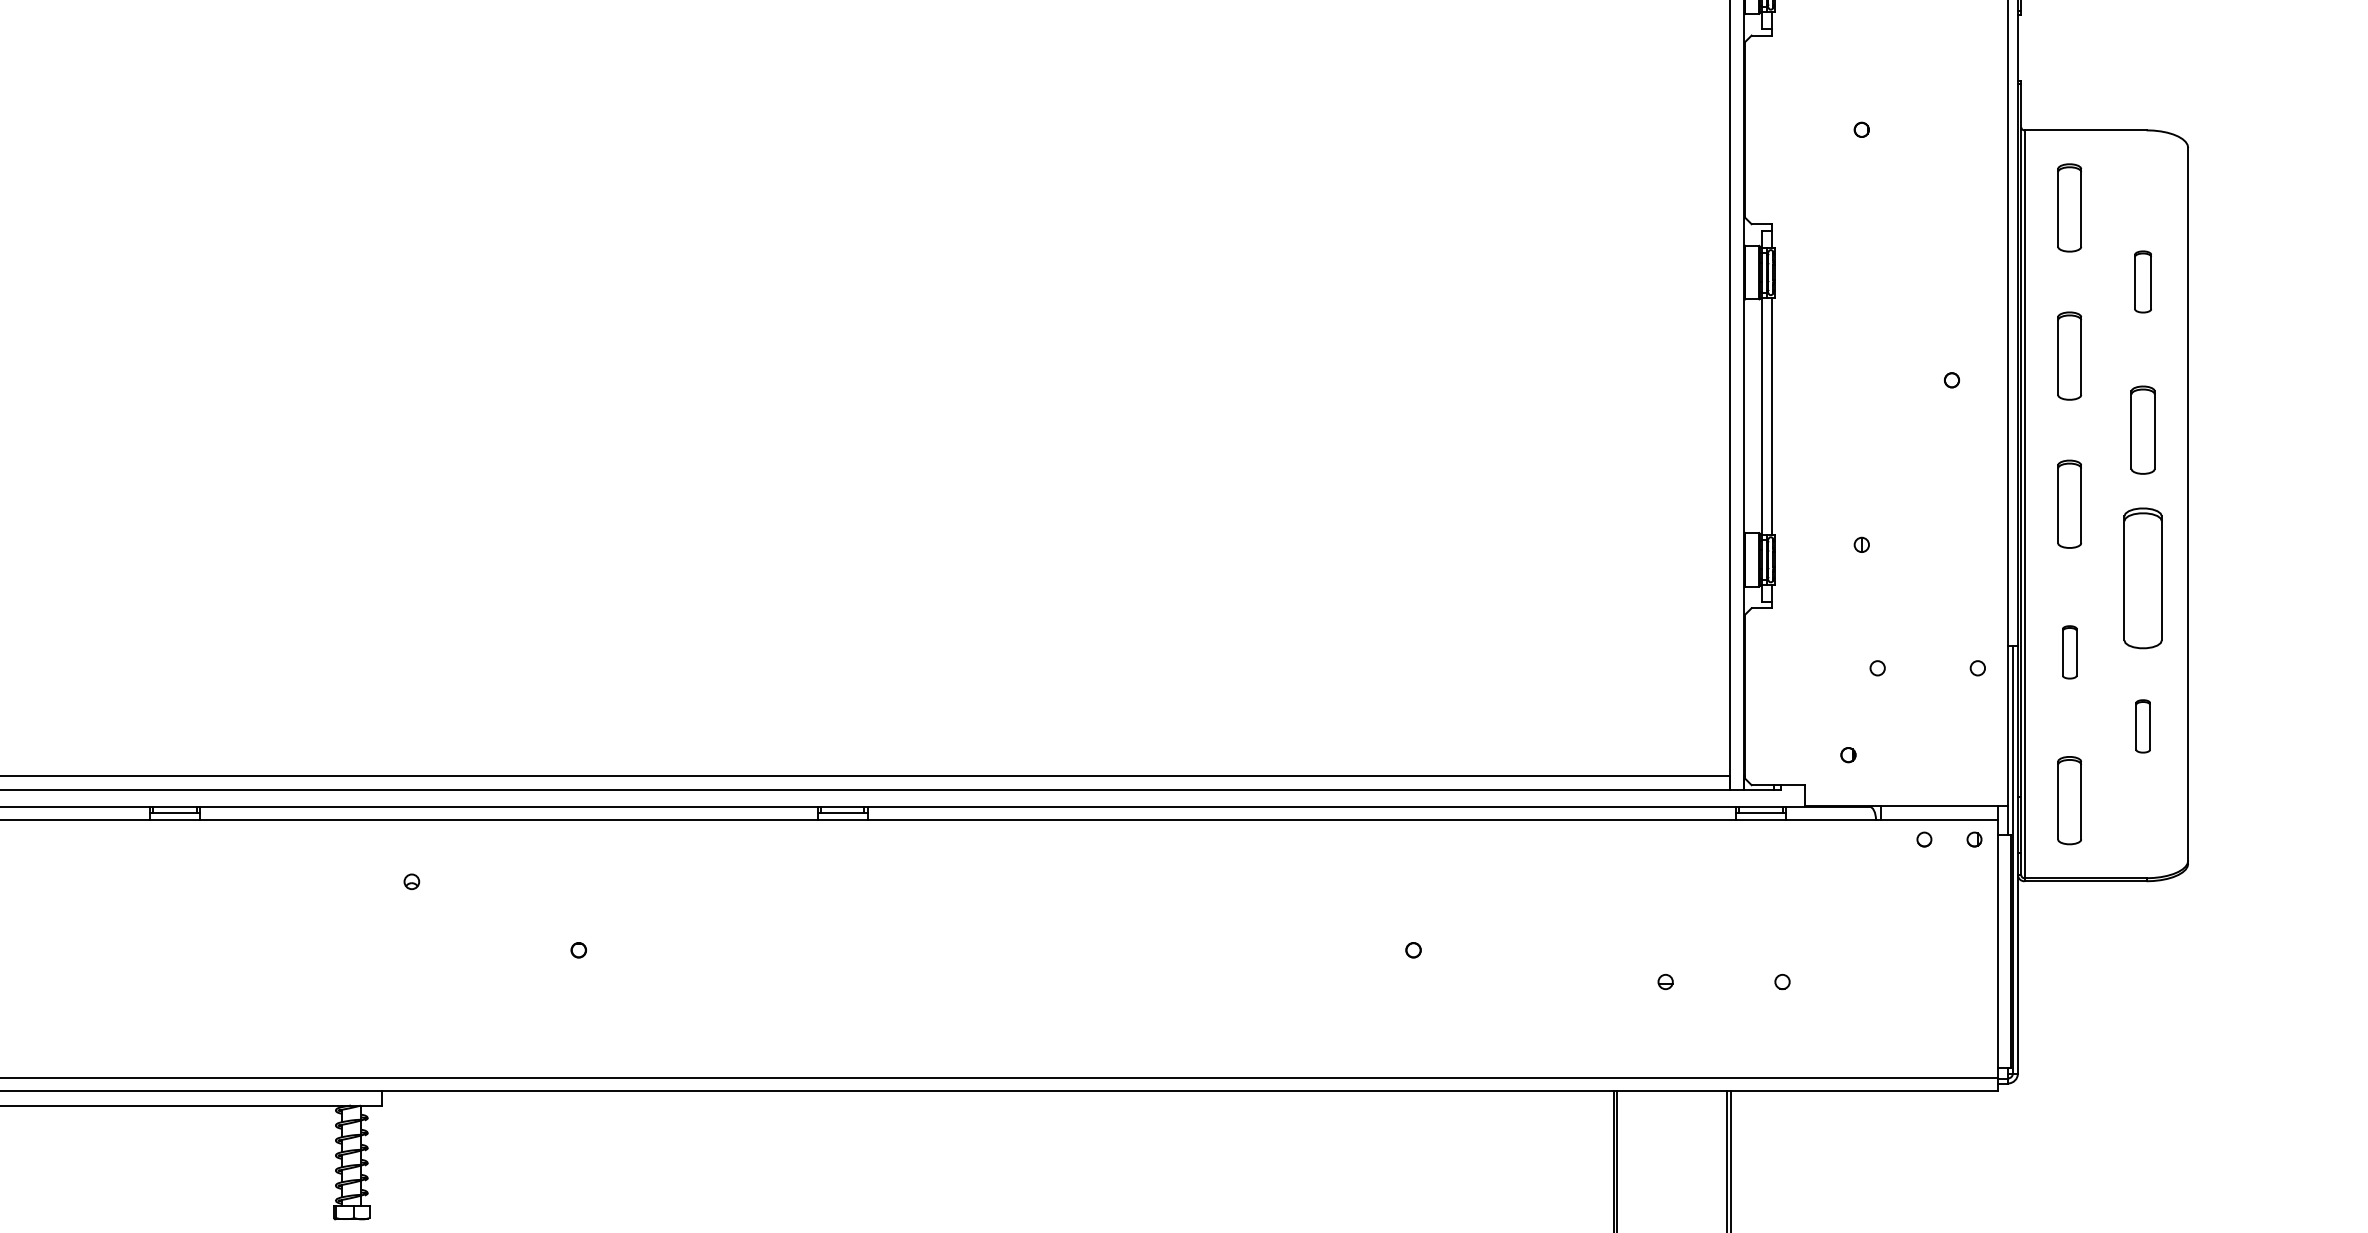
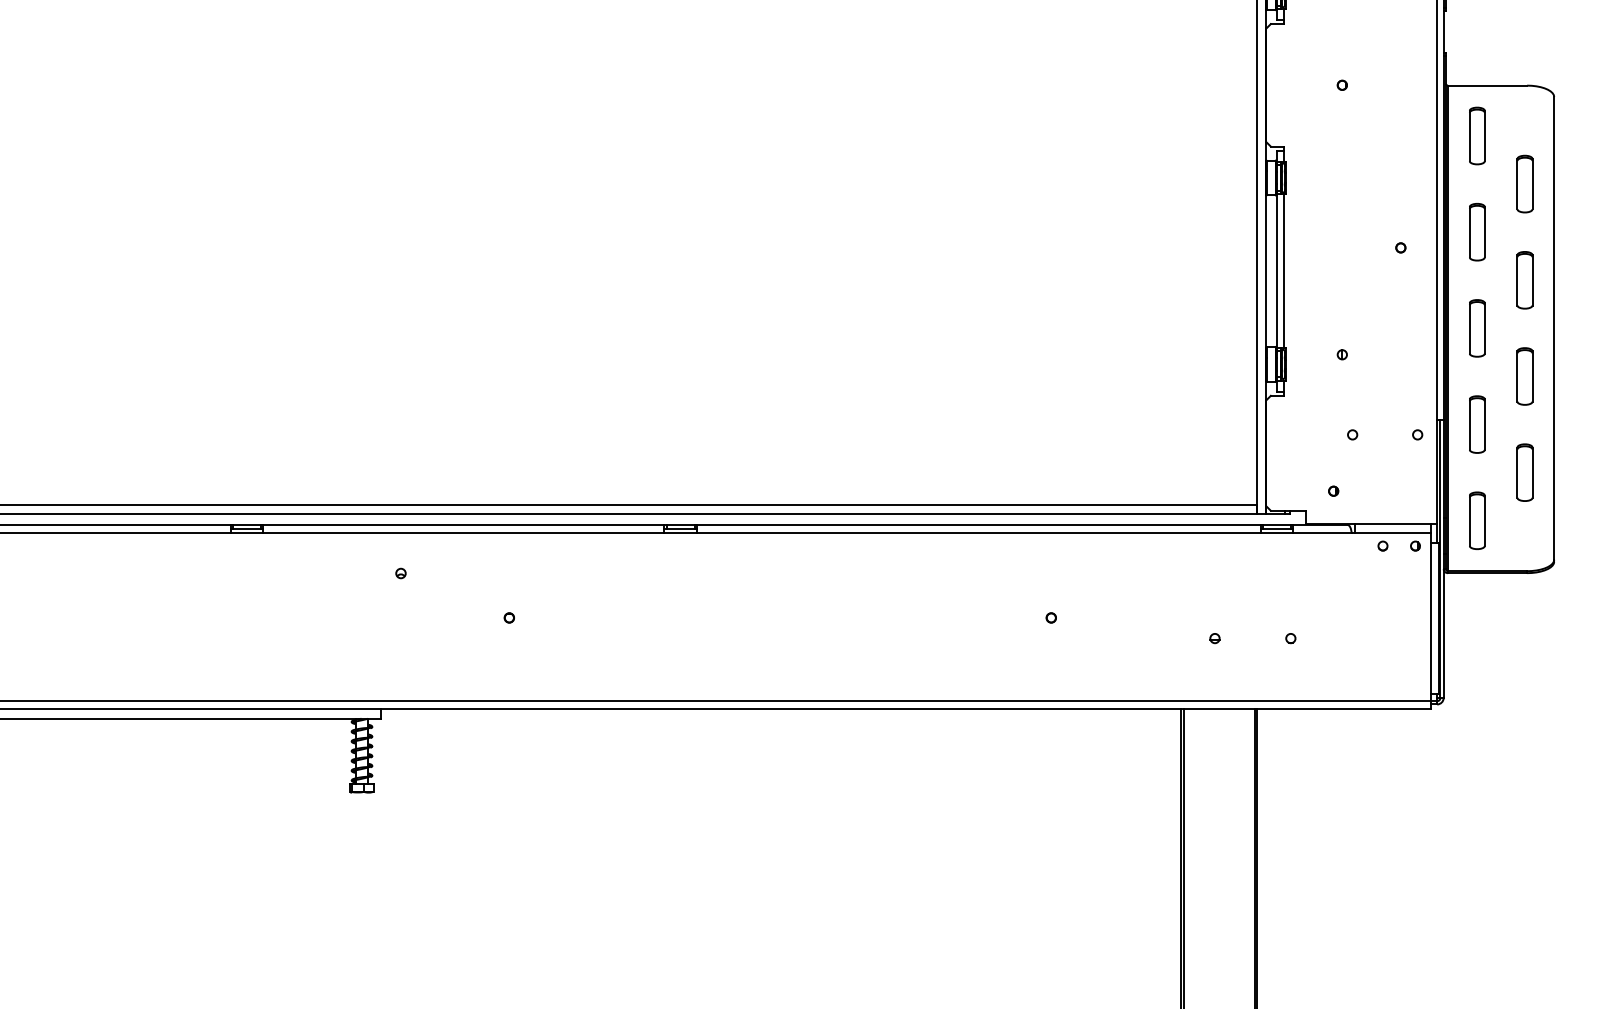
part: (2142, 281) -> (1524, 183), size x1.43
part: (2142, 578) -> (1524, 376), size x0.62
part: (2070, 652) -> (1477, 424), size x1.67
part: (2142, 726) -> (1524, 472), size x1.67

